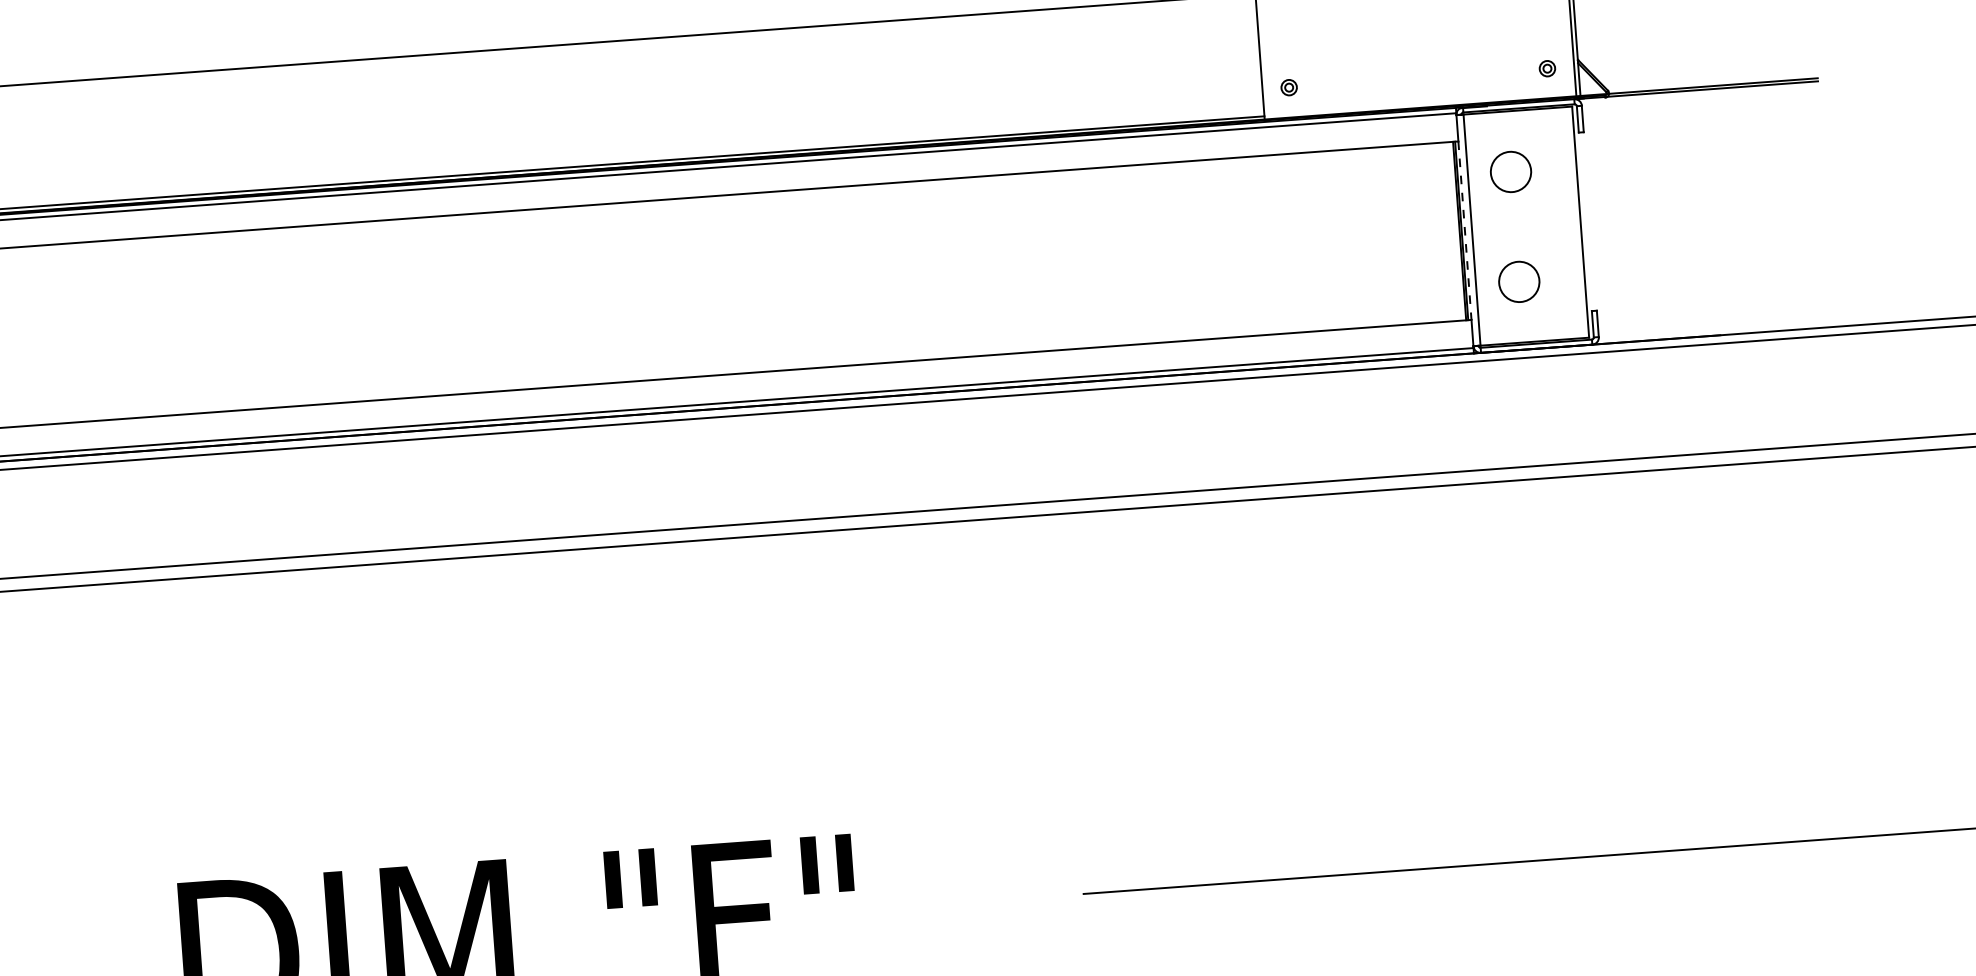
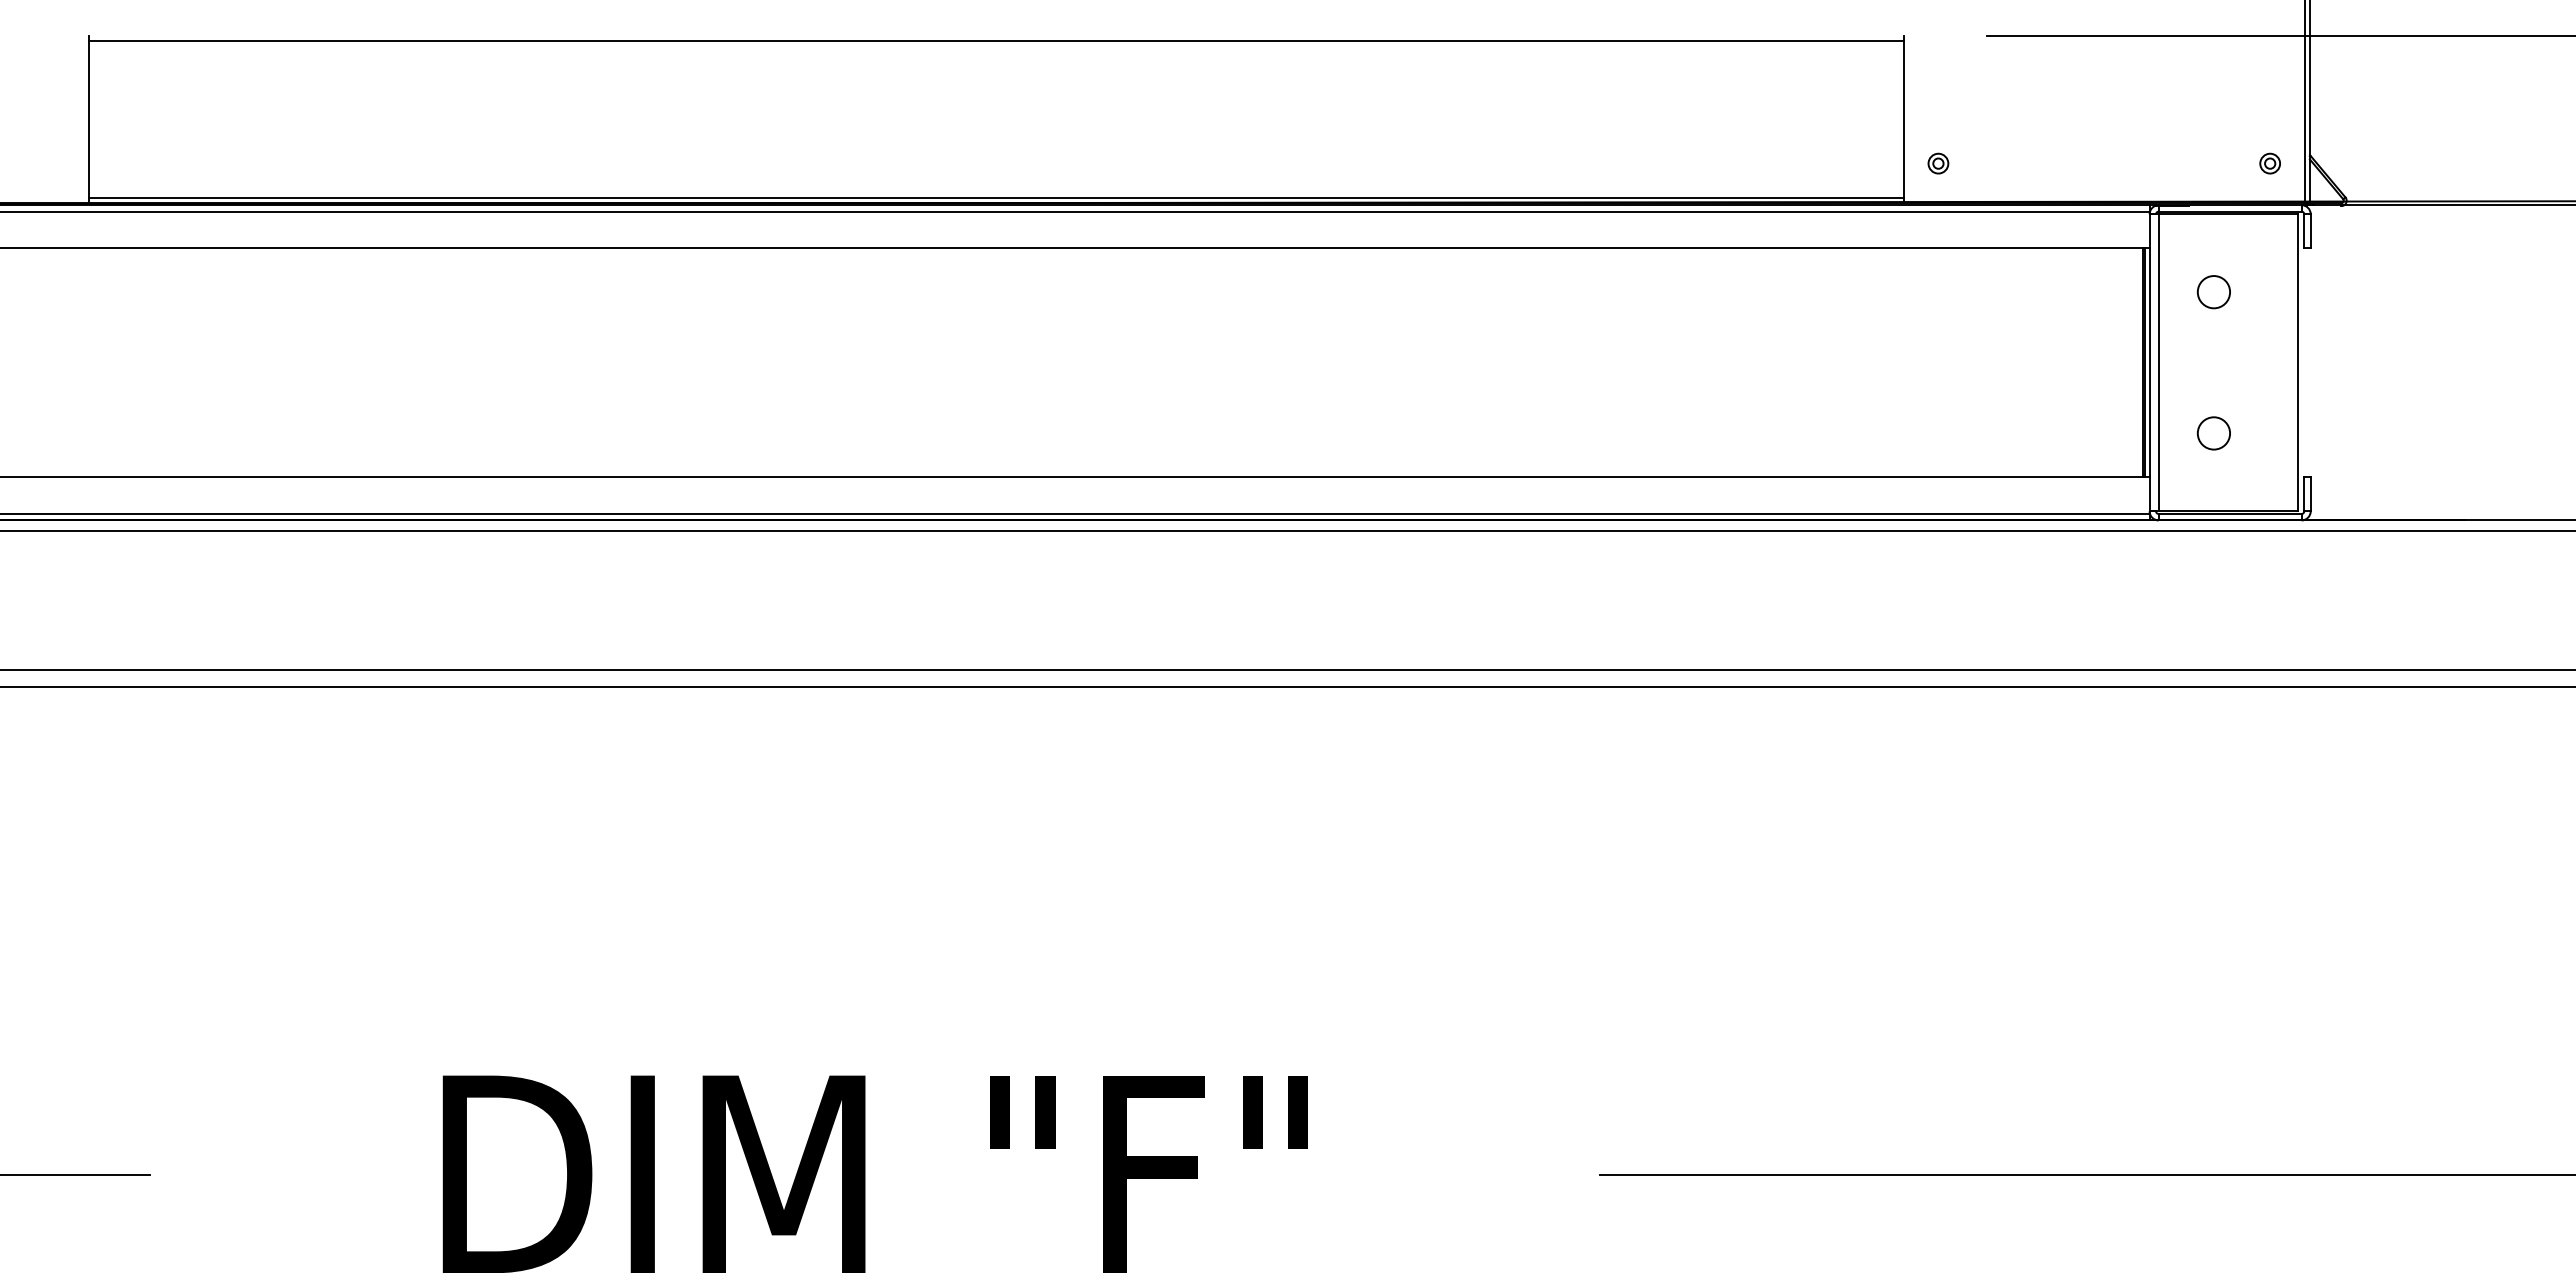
circle: (1510, 172) -> (2213, 292), size x0.62
line: (1464, 230) -> (2149, 362), dashed -> solid
circle: (1518, 282) -> (2213, 433), size x0.62

